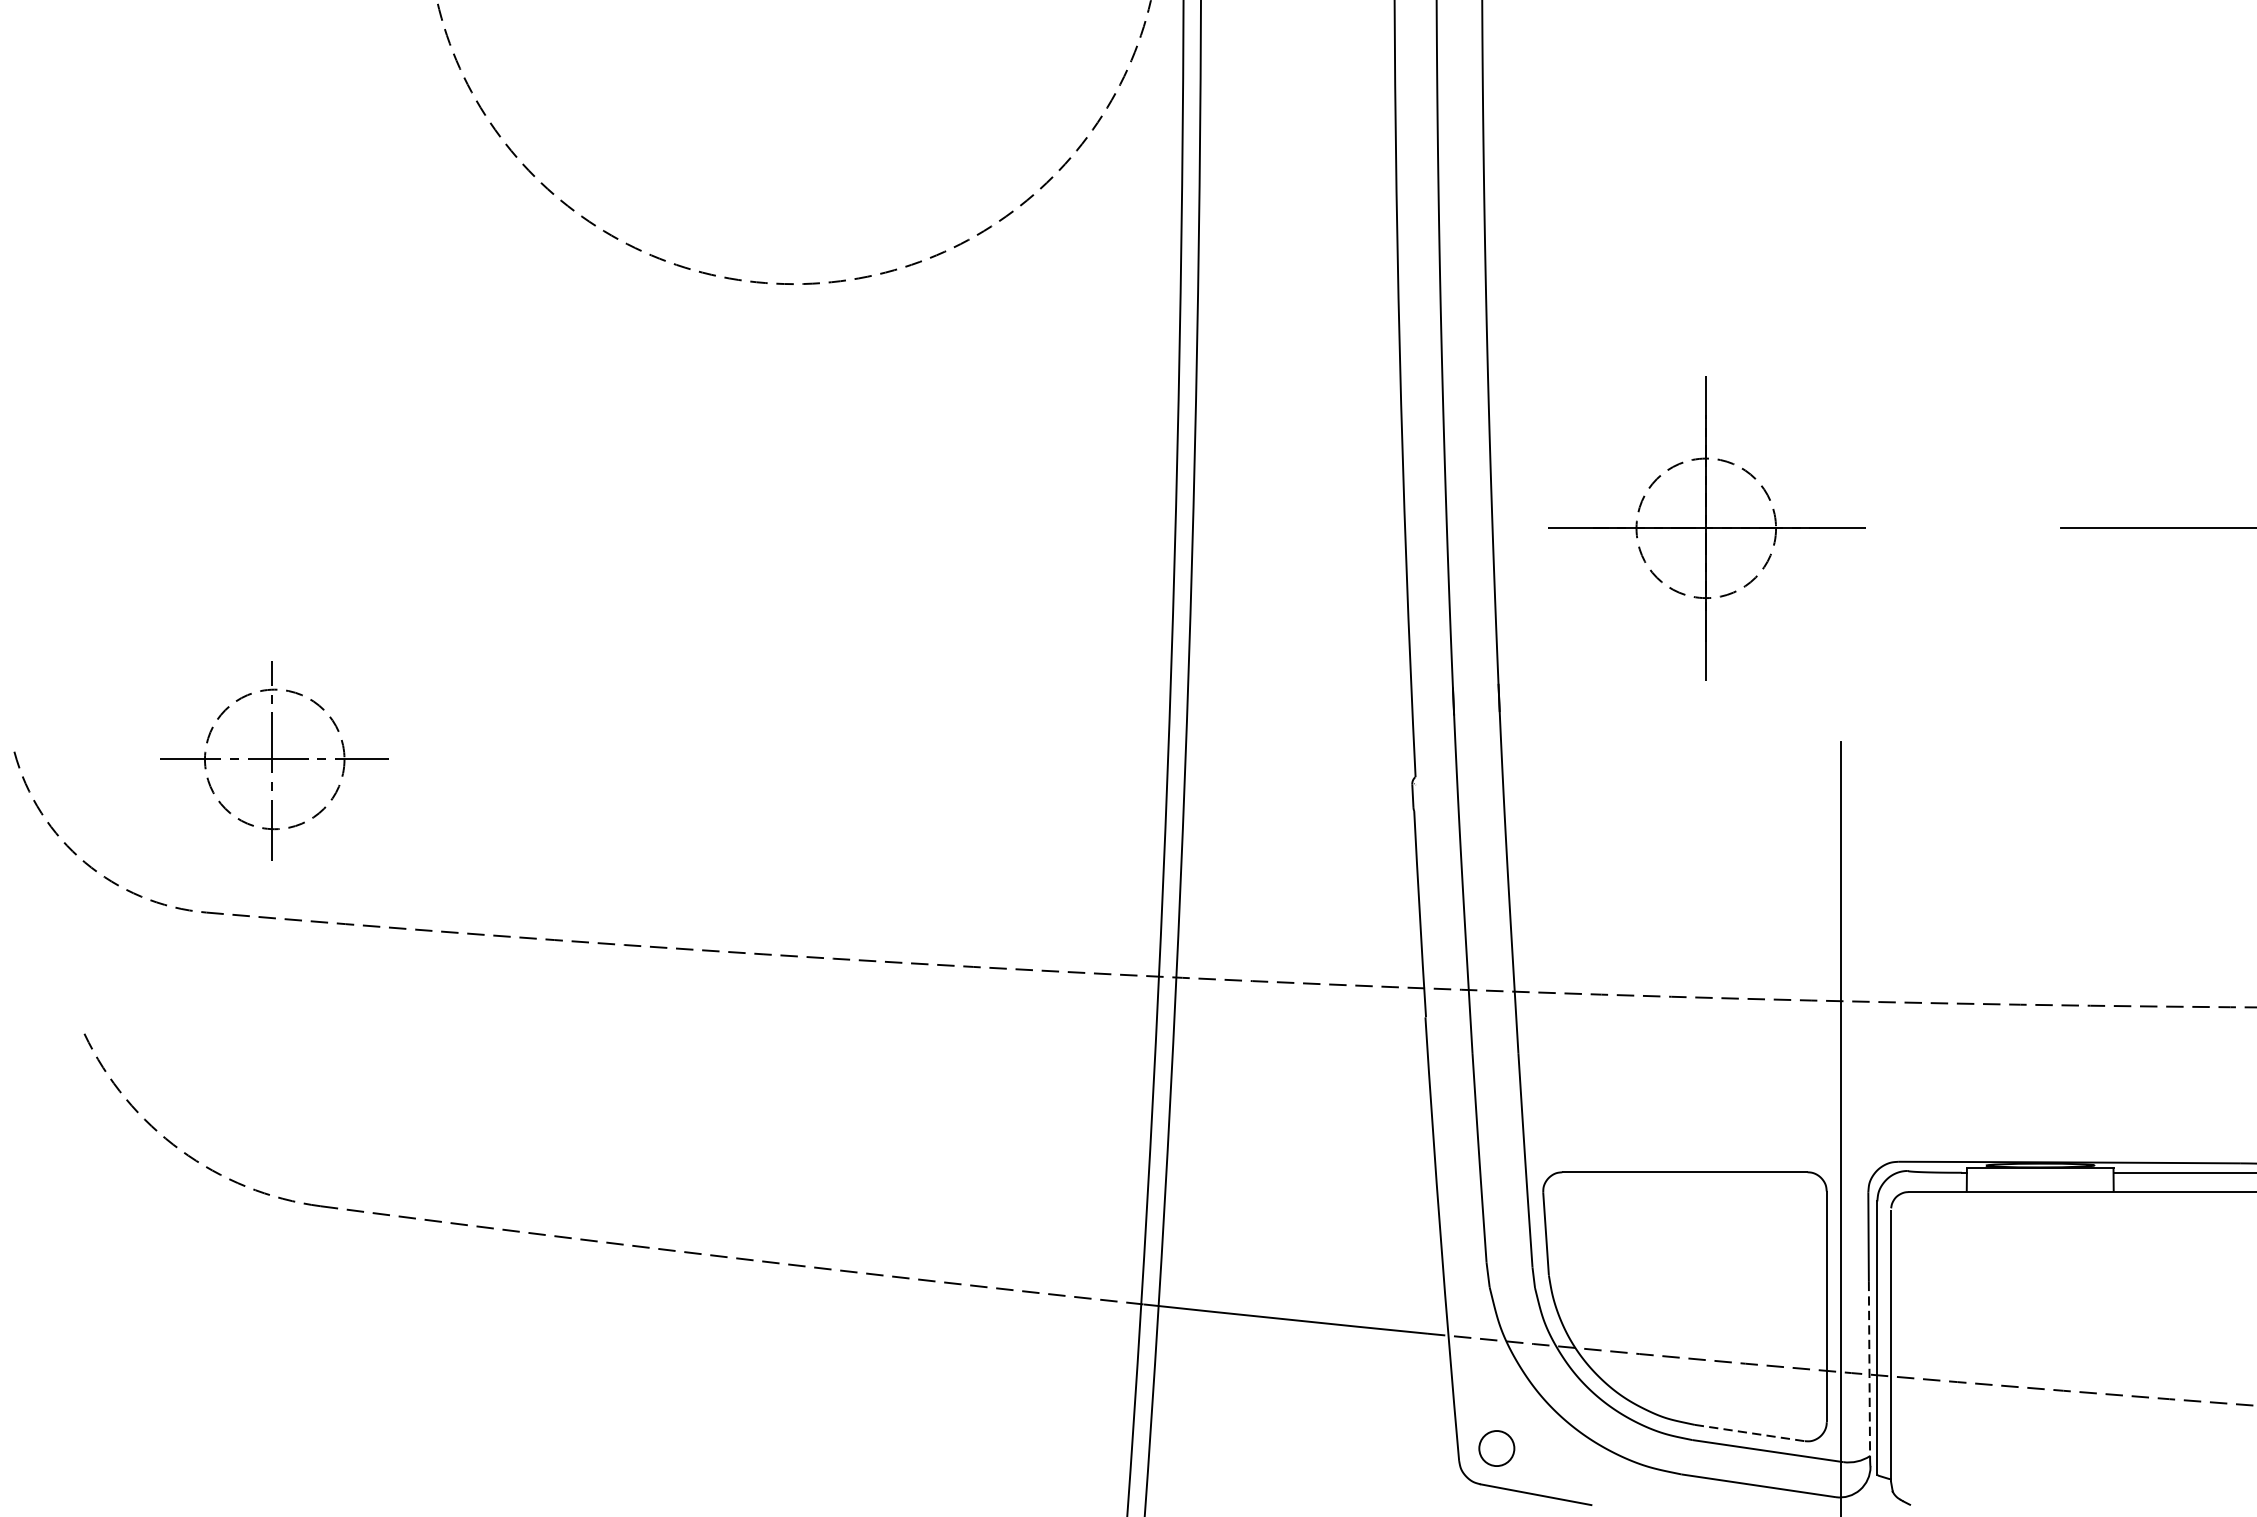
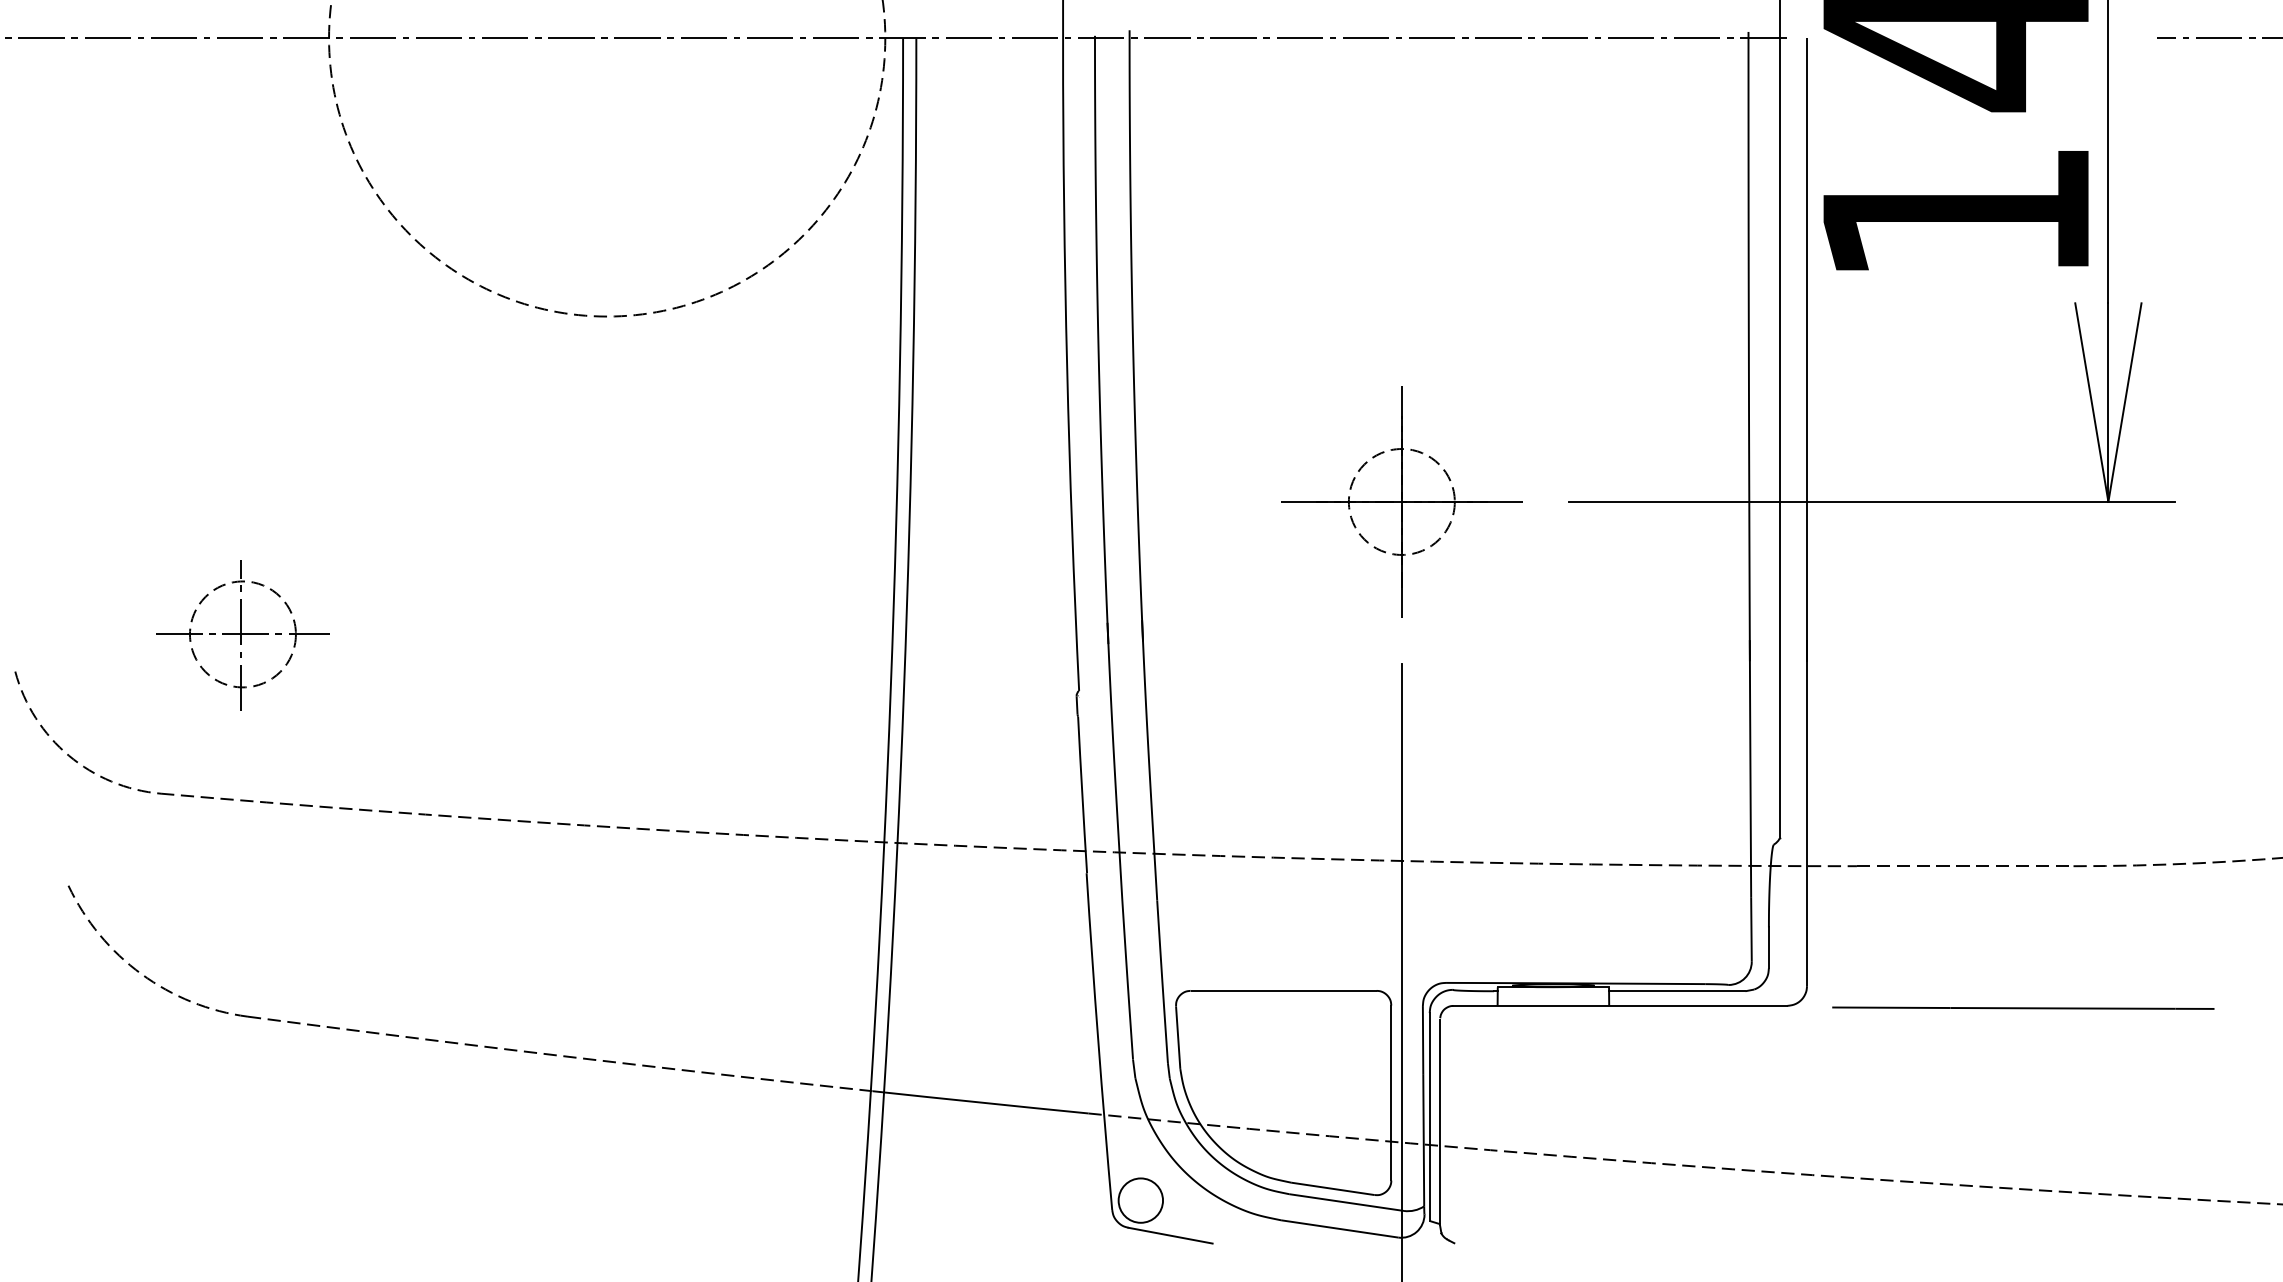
part: (1705, 527) -> (1401, 501), moved
part: (274, 760) -> (242, 635), moved
line: (1869, 1369) -> (1423, 1140), dashed -> solid
line: (1750, 1432) -> (1333, 1188), dashed -> solid
circle: (1496, 1448) -> (1140, 1200), size x1.67

